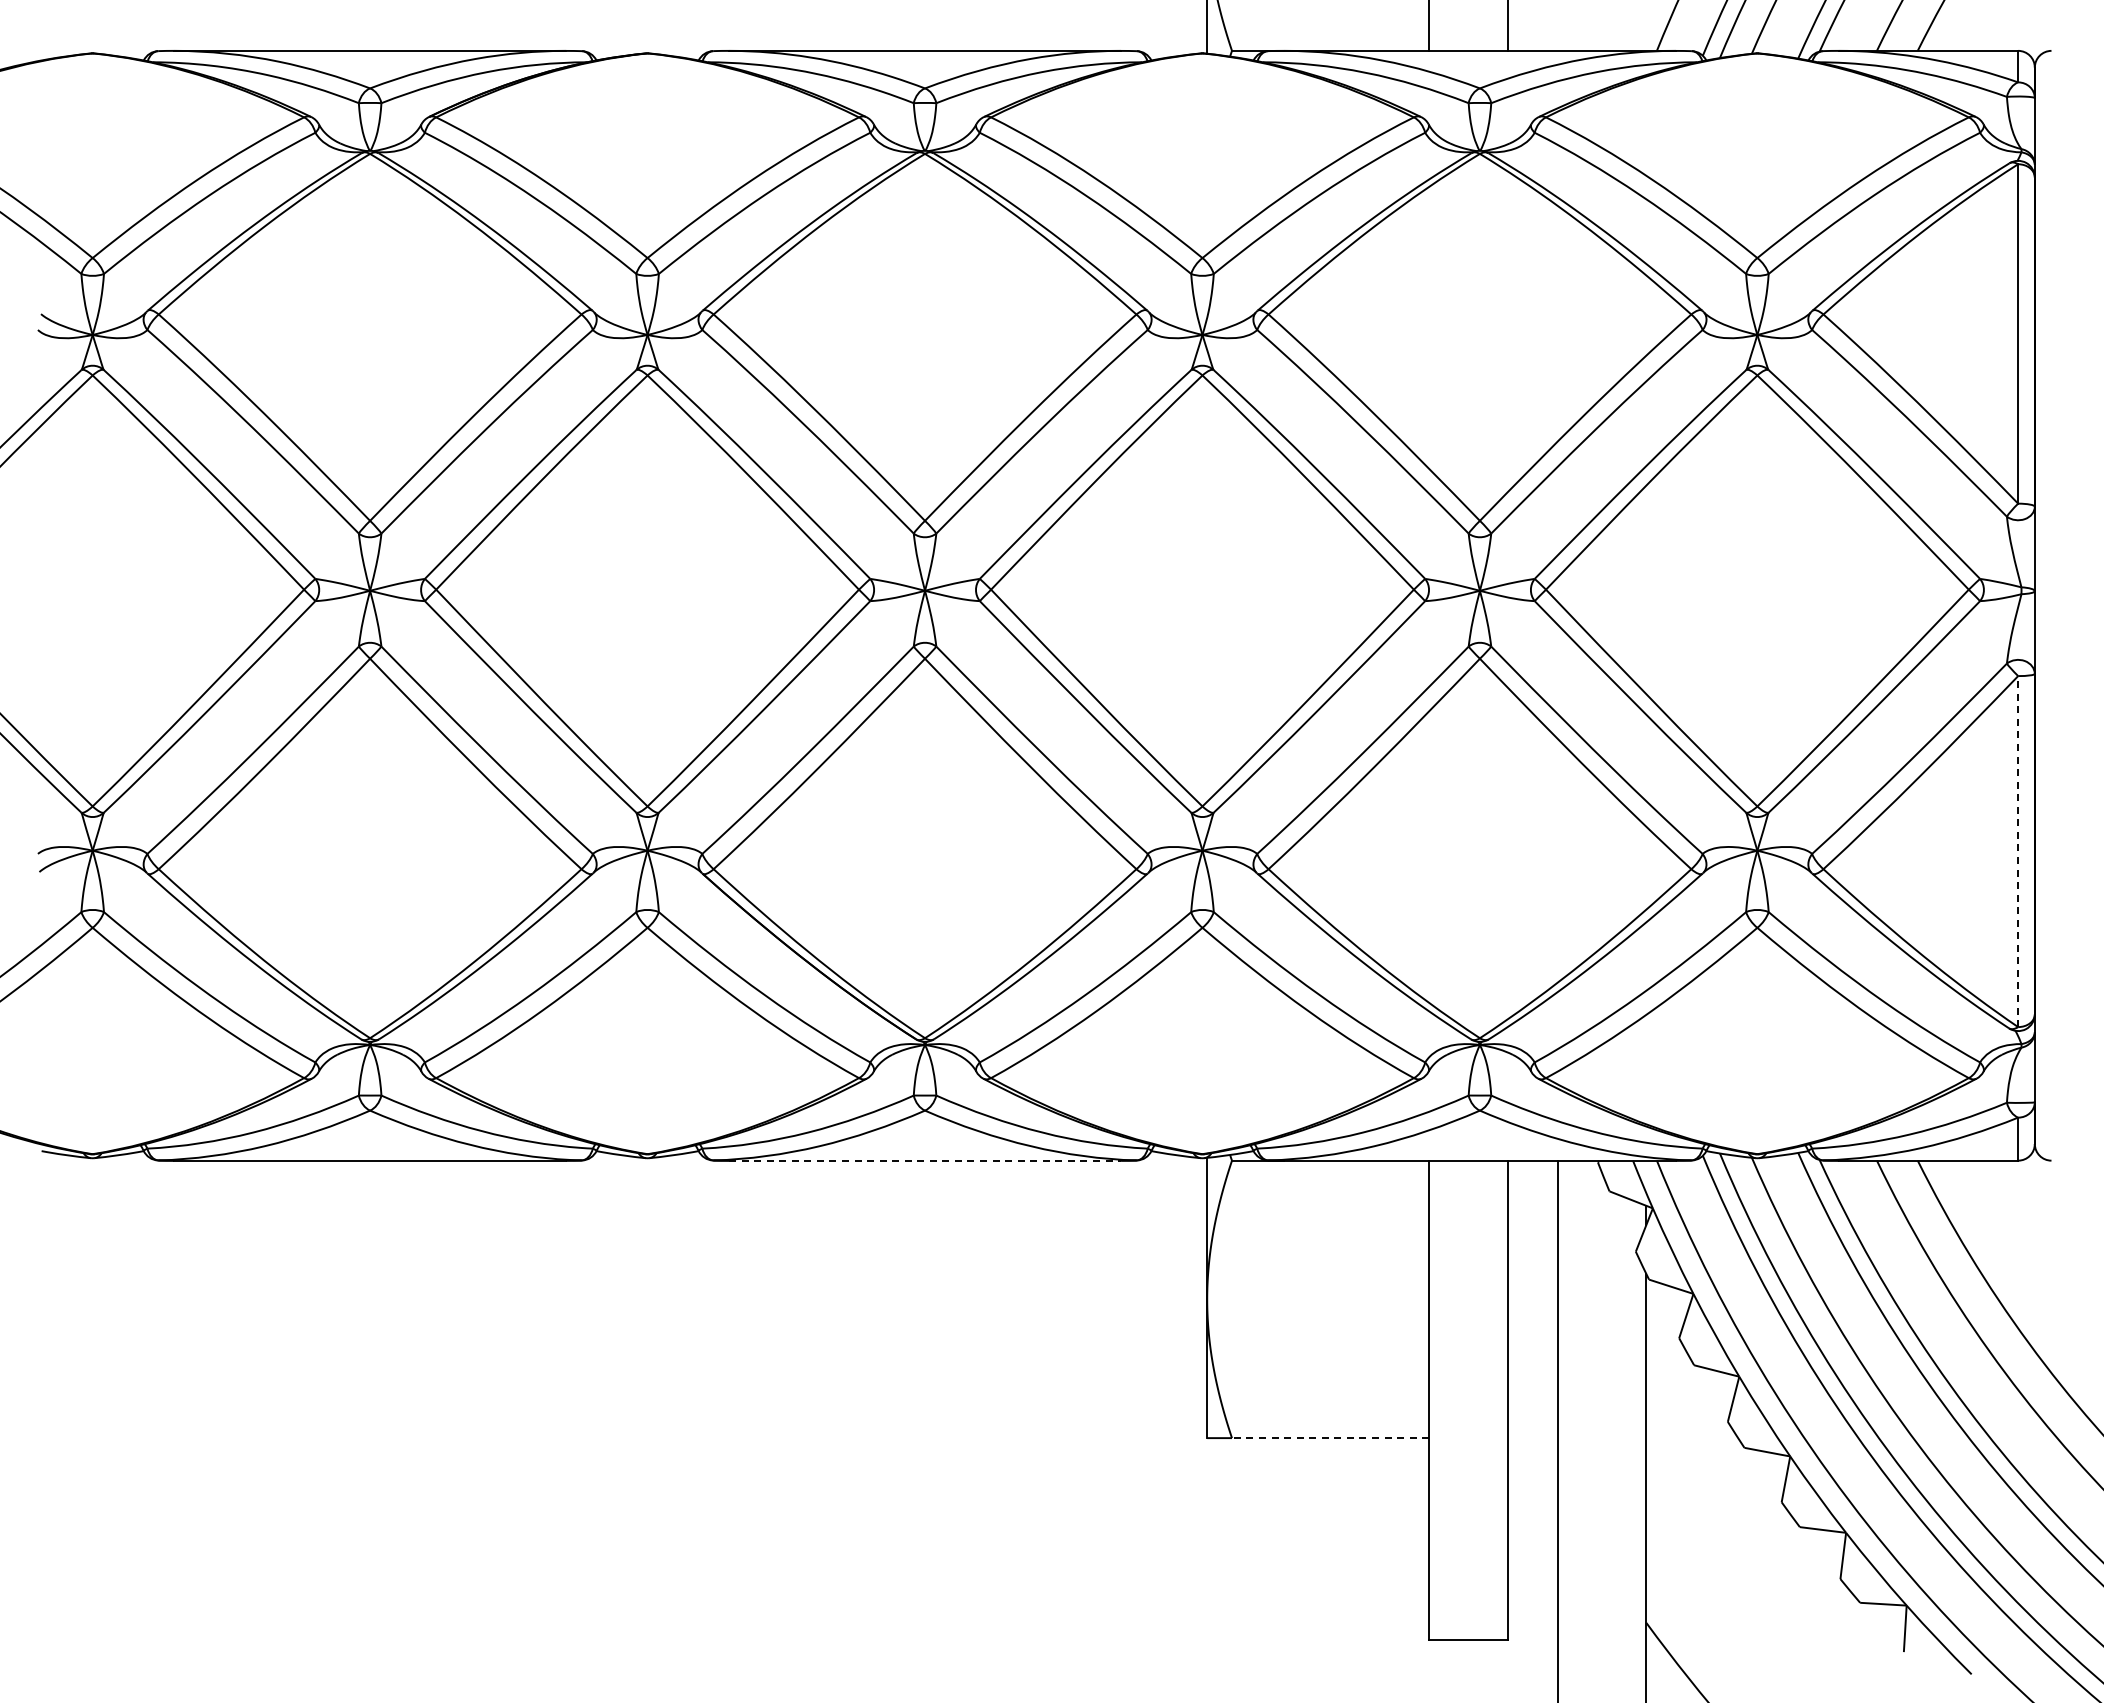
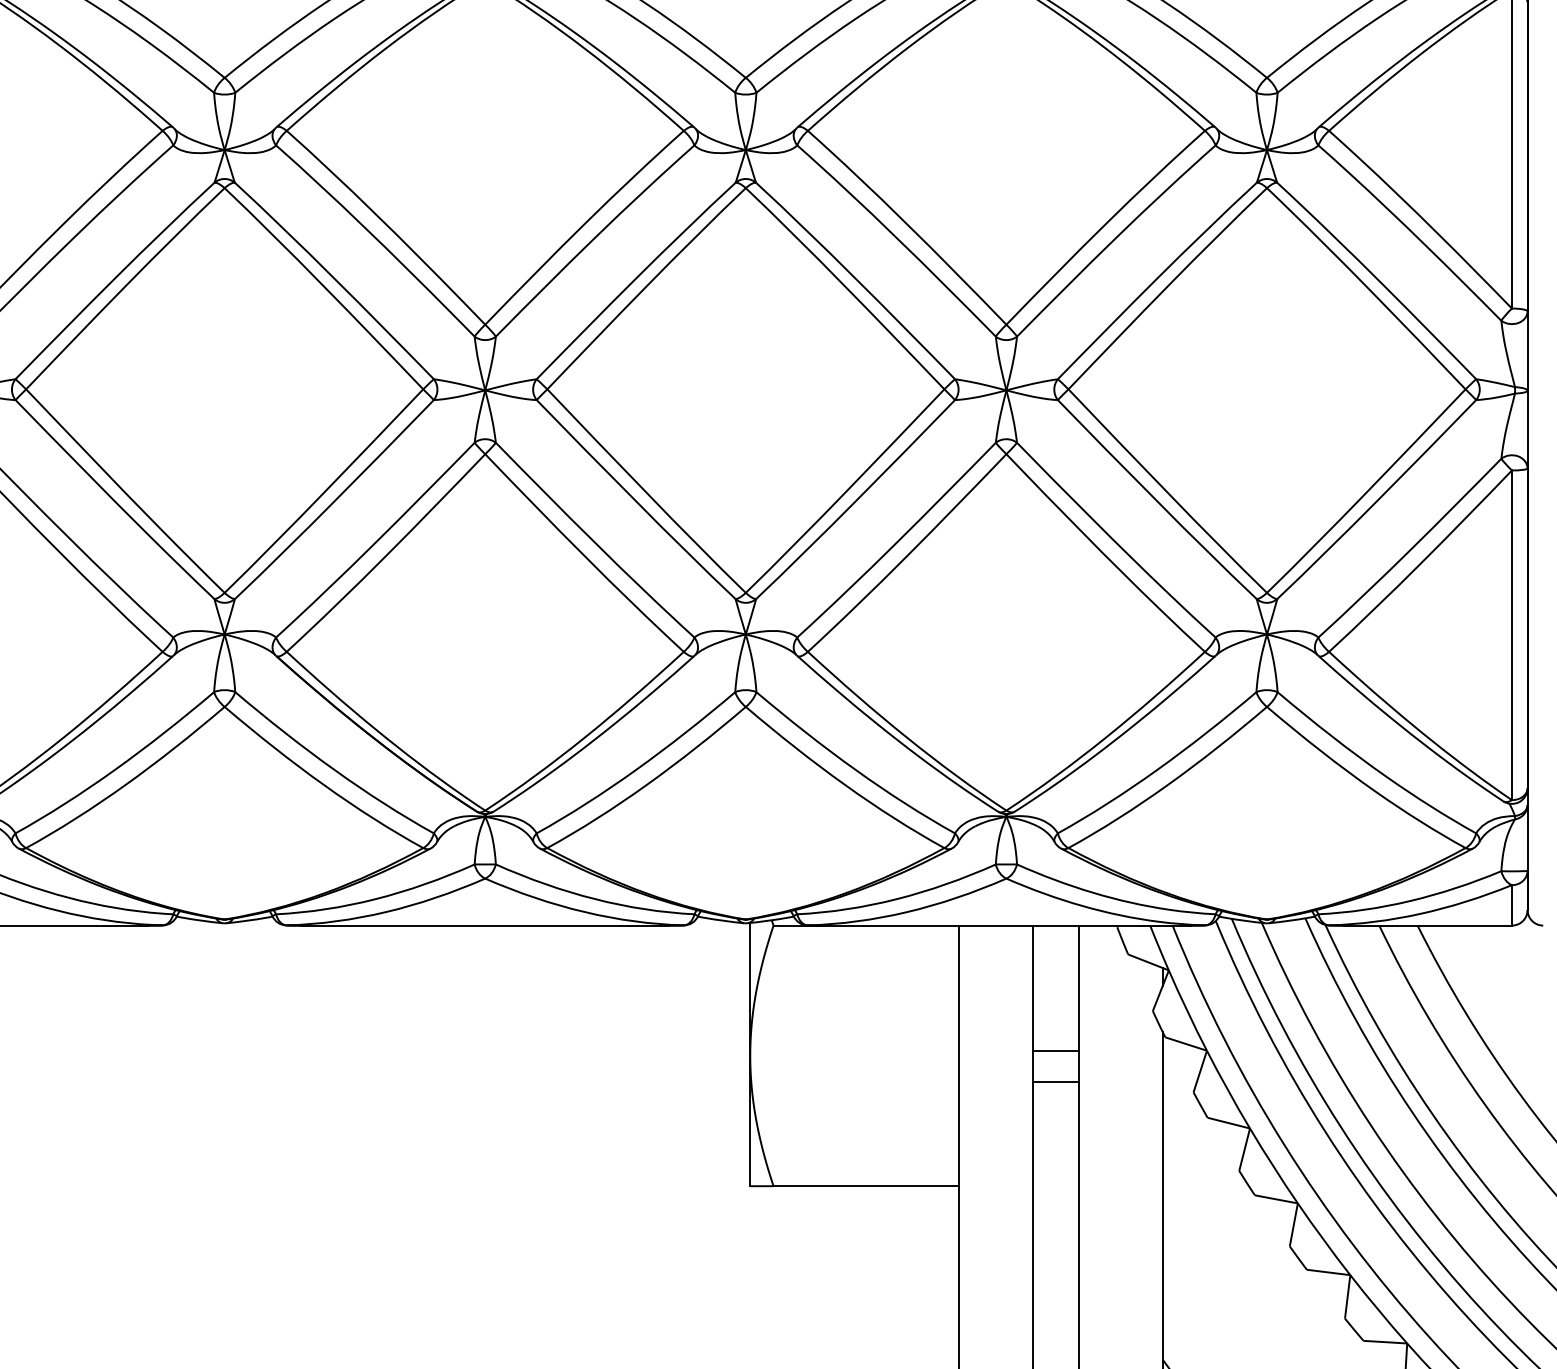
line: (2018, 851) -> (1512, 635), dashed -> solid
line: (925, 1160) -> (485, 925), dashed -> solid
line: (1532, 1293) -> (1055, 1050), added
line: (1532, 1327) -> (1055, 1082), added
line: (1330, 1438) -> (866, 1186), dashed -> solid

